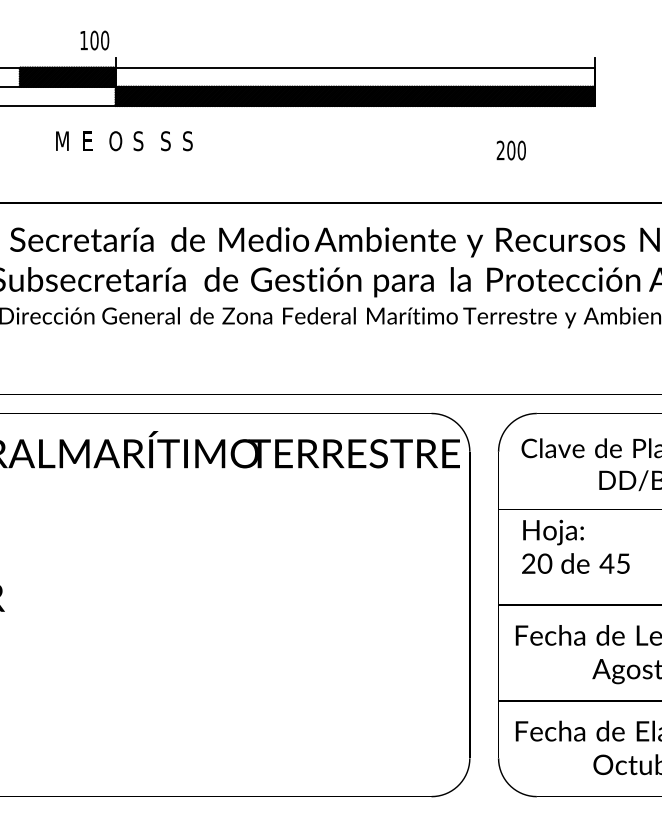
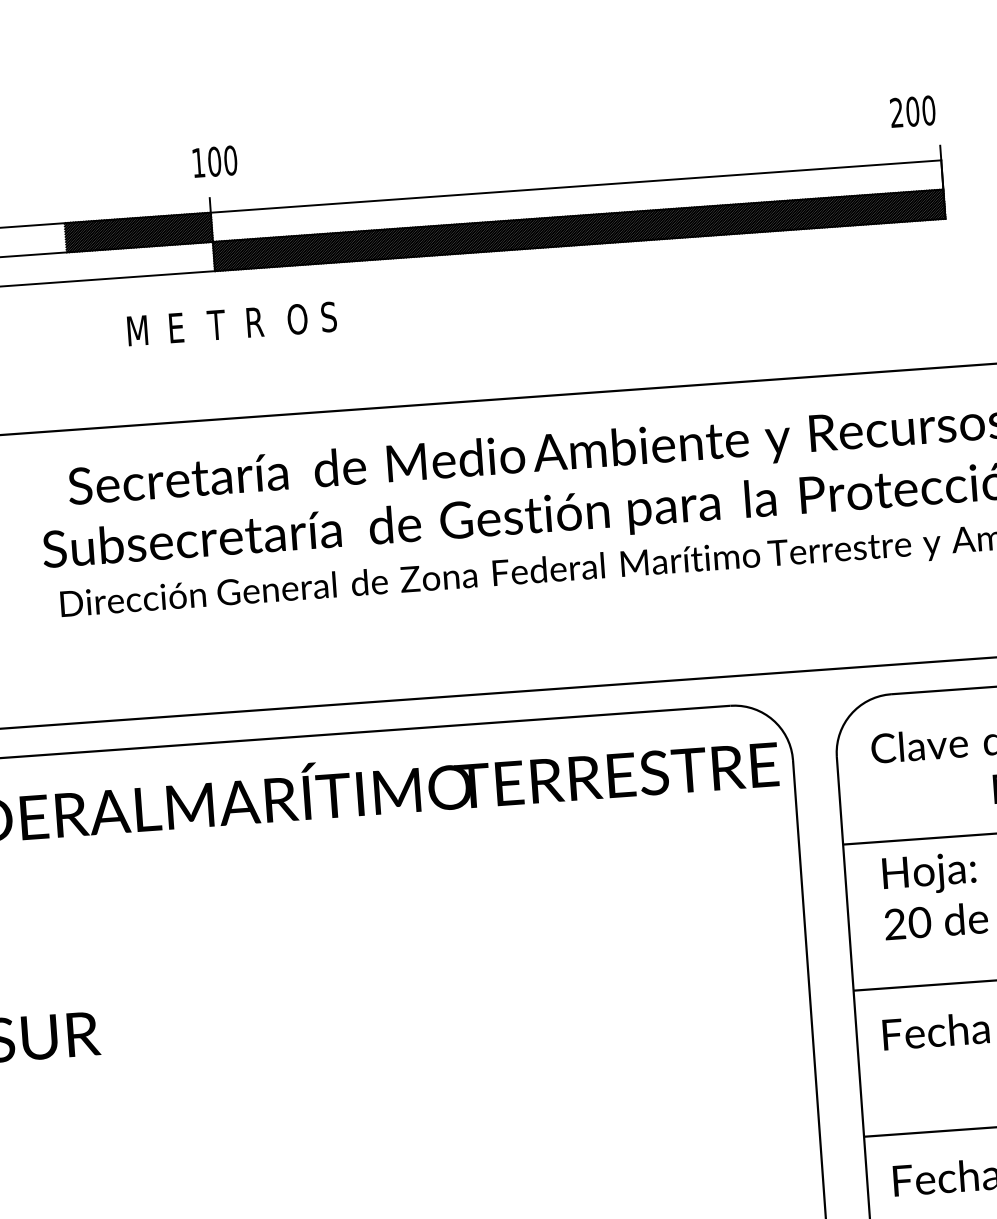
text: (94, 40) -> (214, 161), moved
text: (115, 141) -> (218, 325), O -> T
text: (138, 141) -> (253, 322), S -> R
text: (166, 141) -> (296, 319), S -> O
text: (510, 150) -> (911, 111), moved

